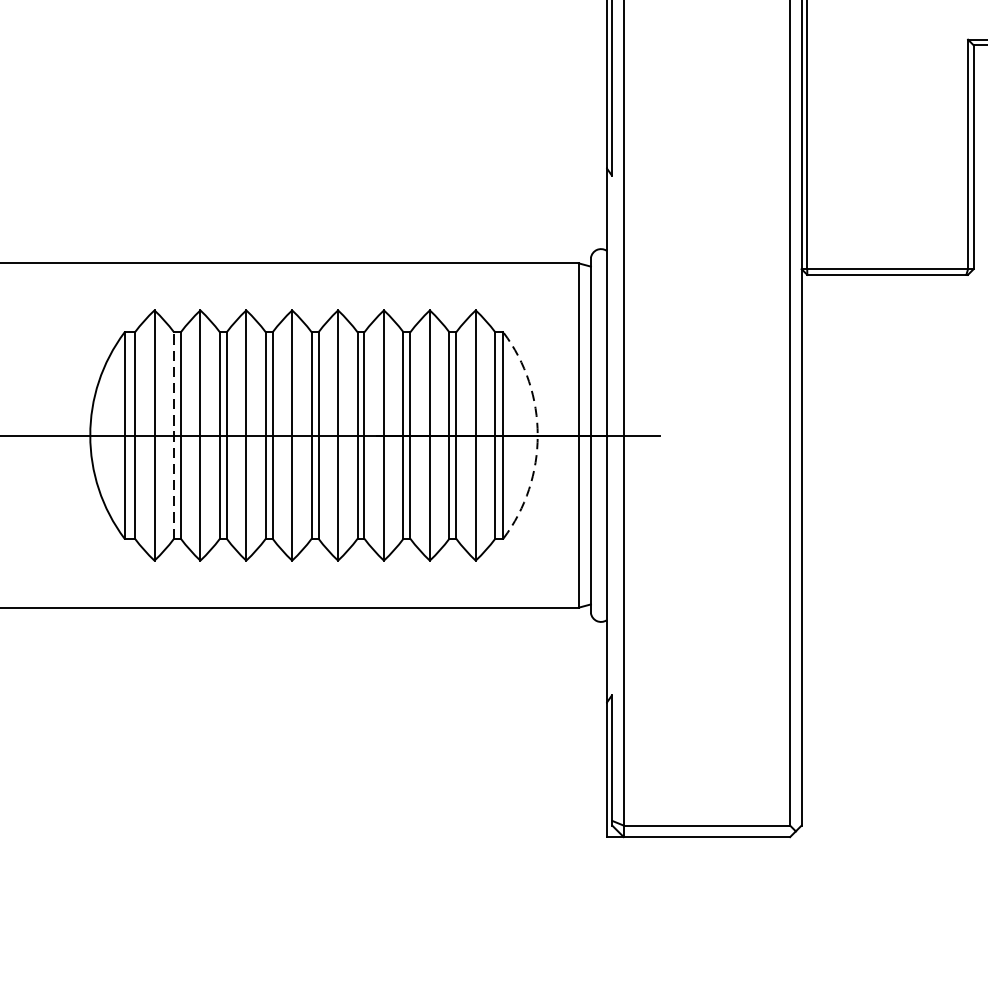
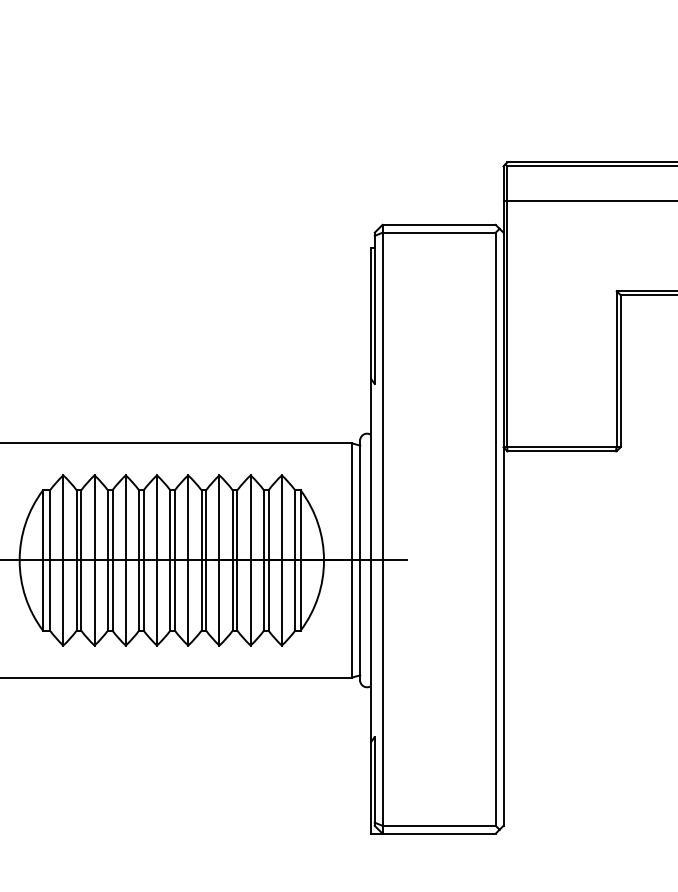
line: (173, 434) -> (76, 559), dashed -> solid
arc: (538, 435) -> (324, 560), dashed -> solid

